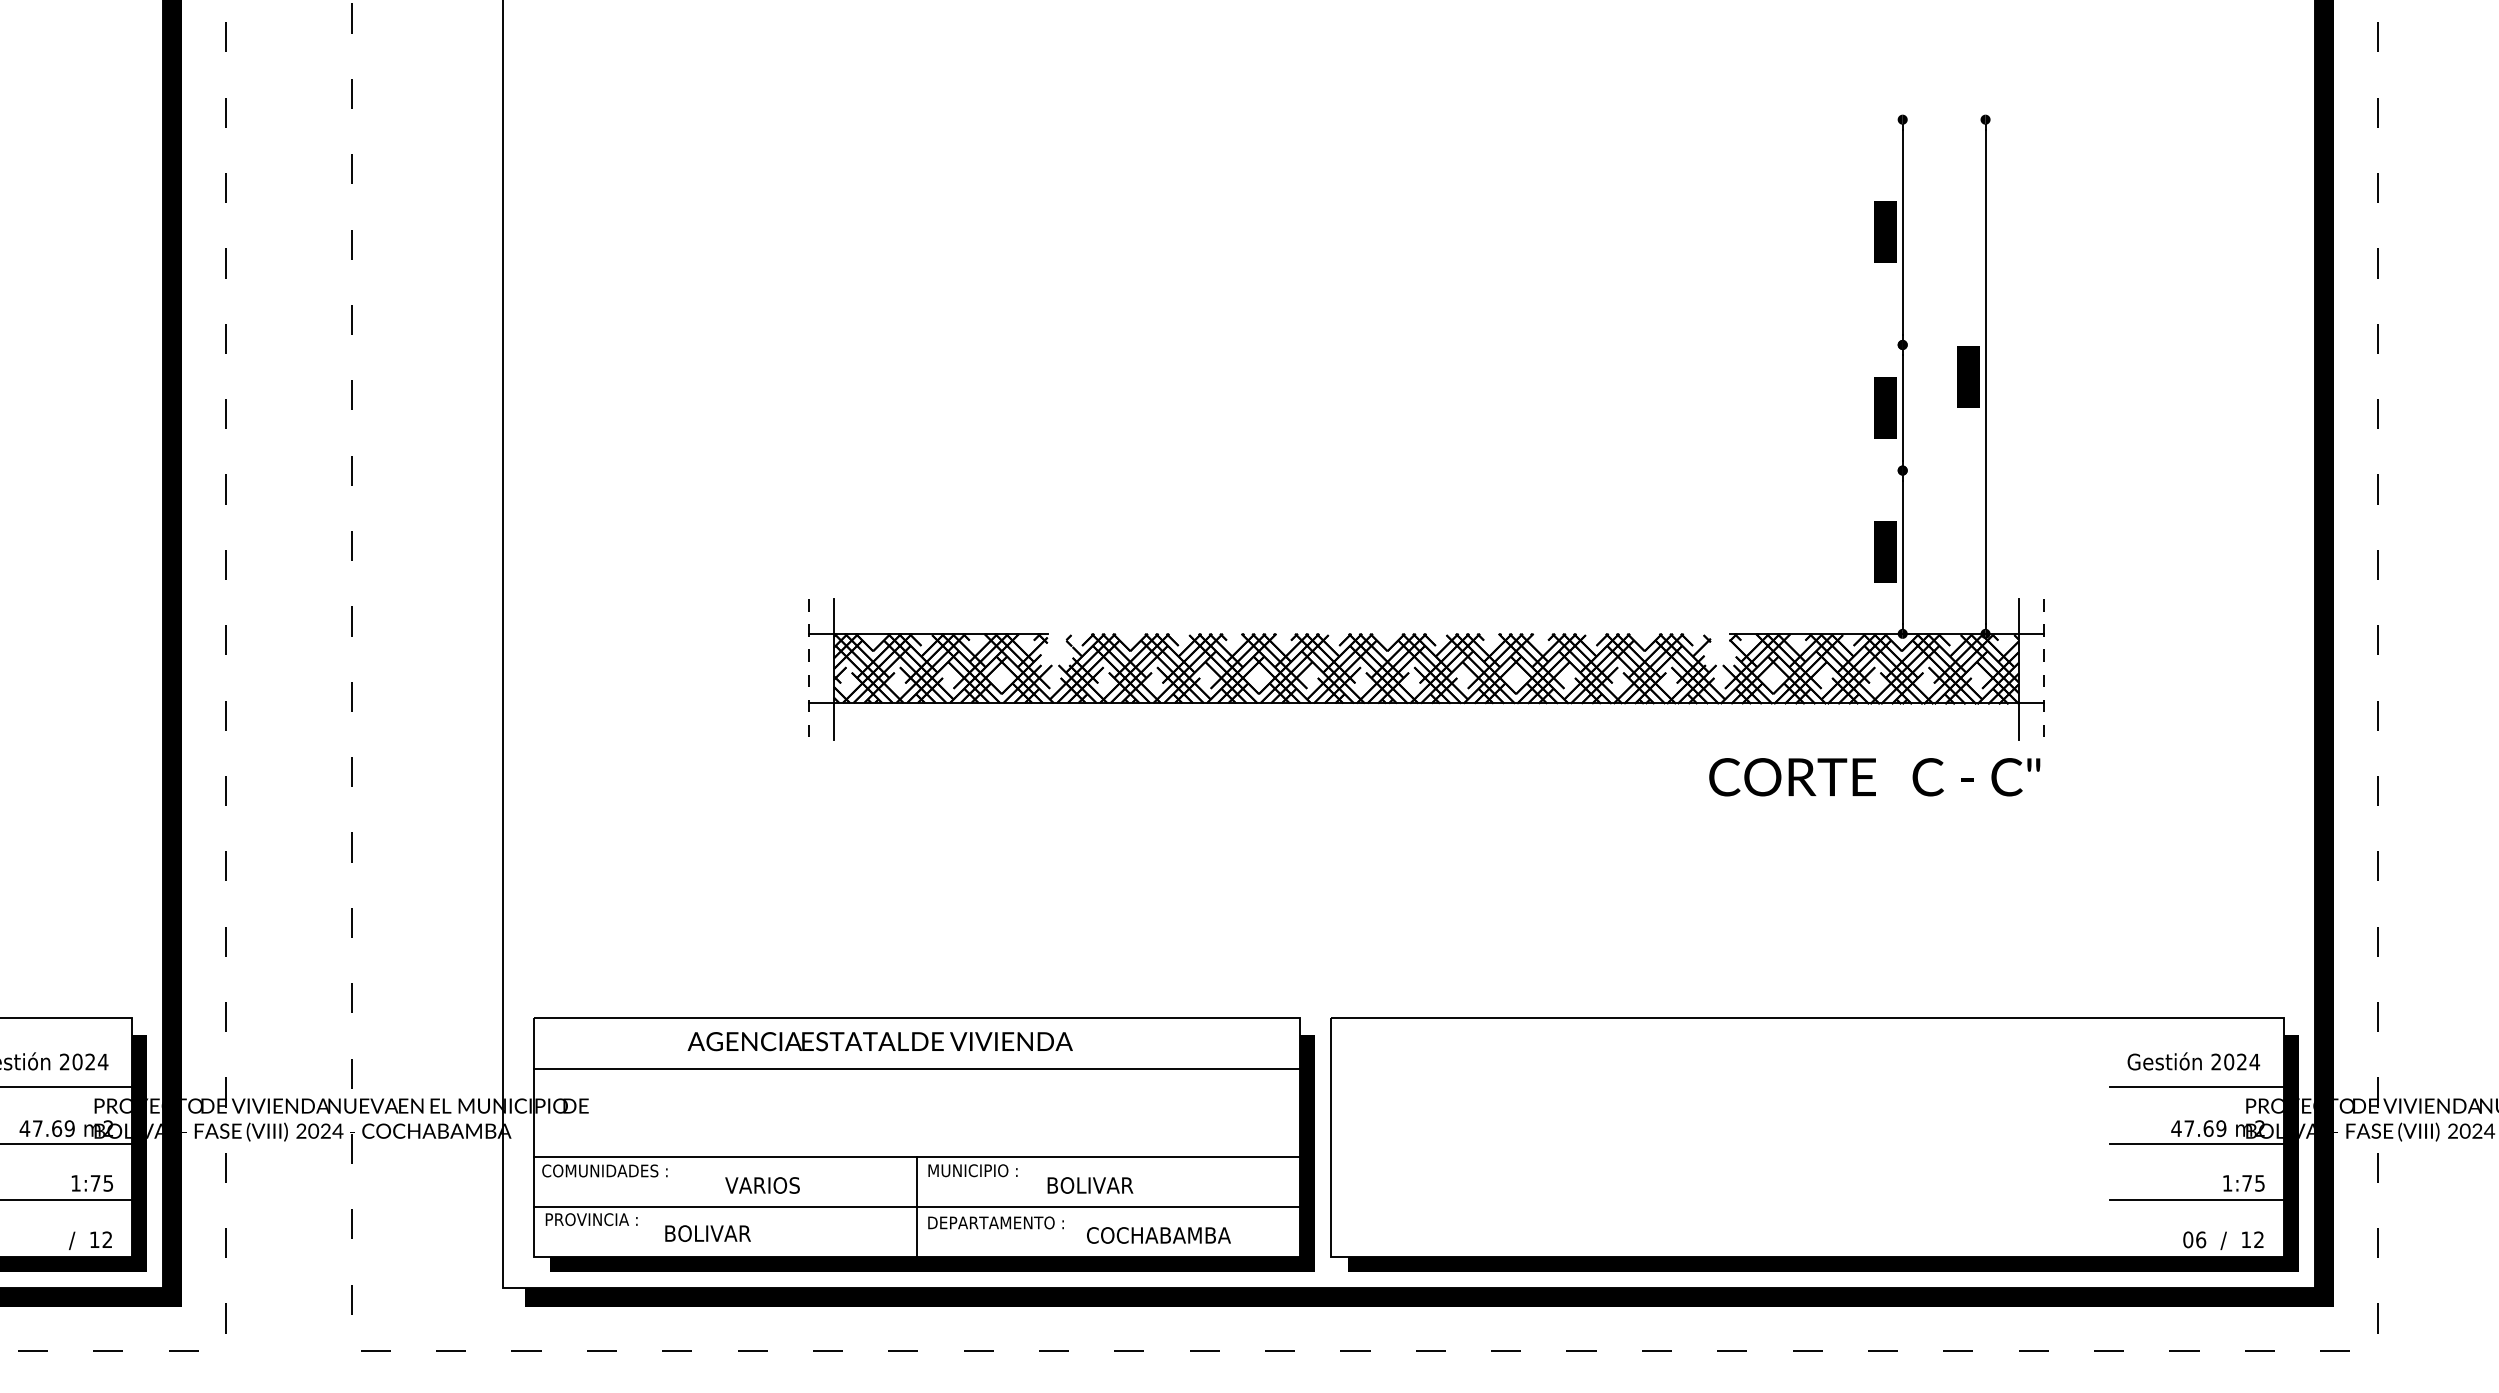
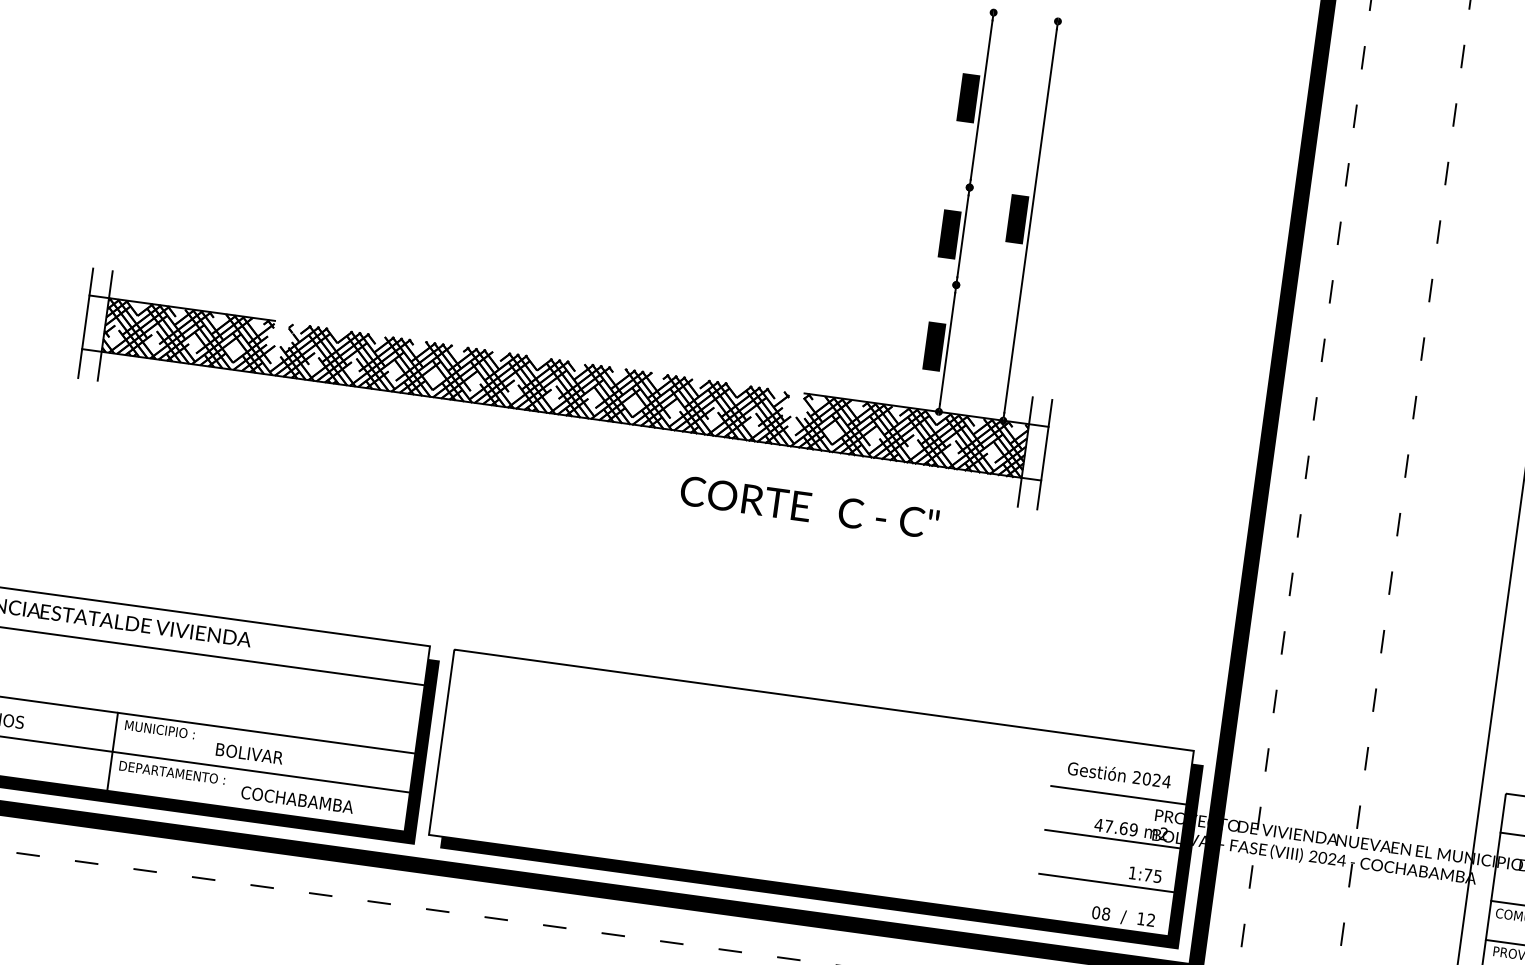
line: (808, 670) -> (85, 323), dashed -> solid
line: (2043, 670) -> (1044, 455), dashed -> solid
text: (1874, 777) -> (809, 507), moved
text: (2201, 1239) -> (1106, 913), 06 -> 08

